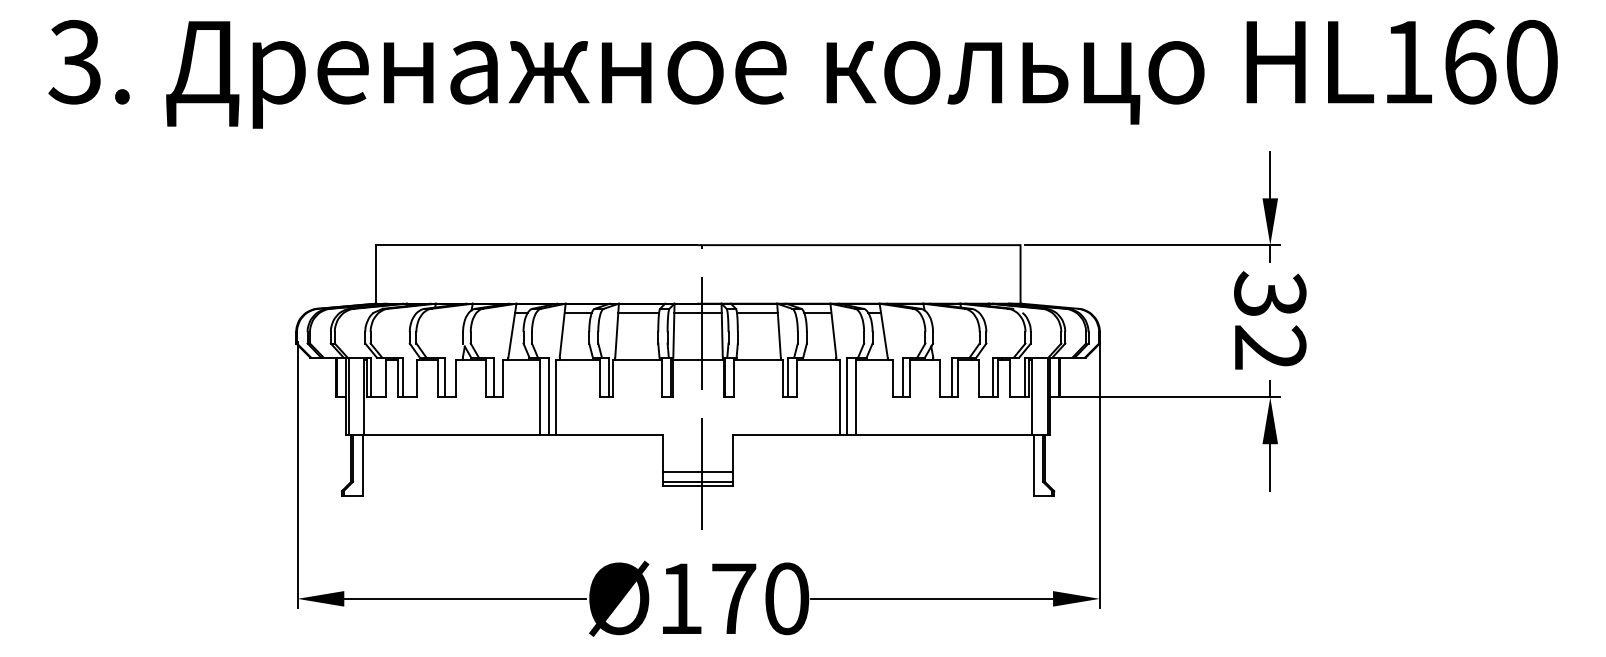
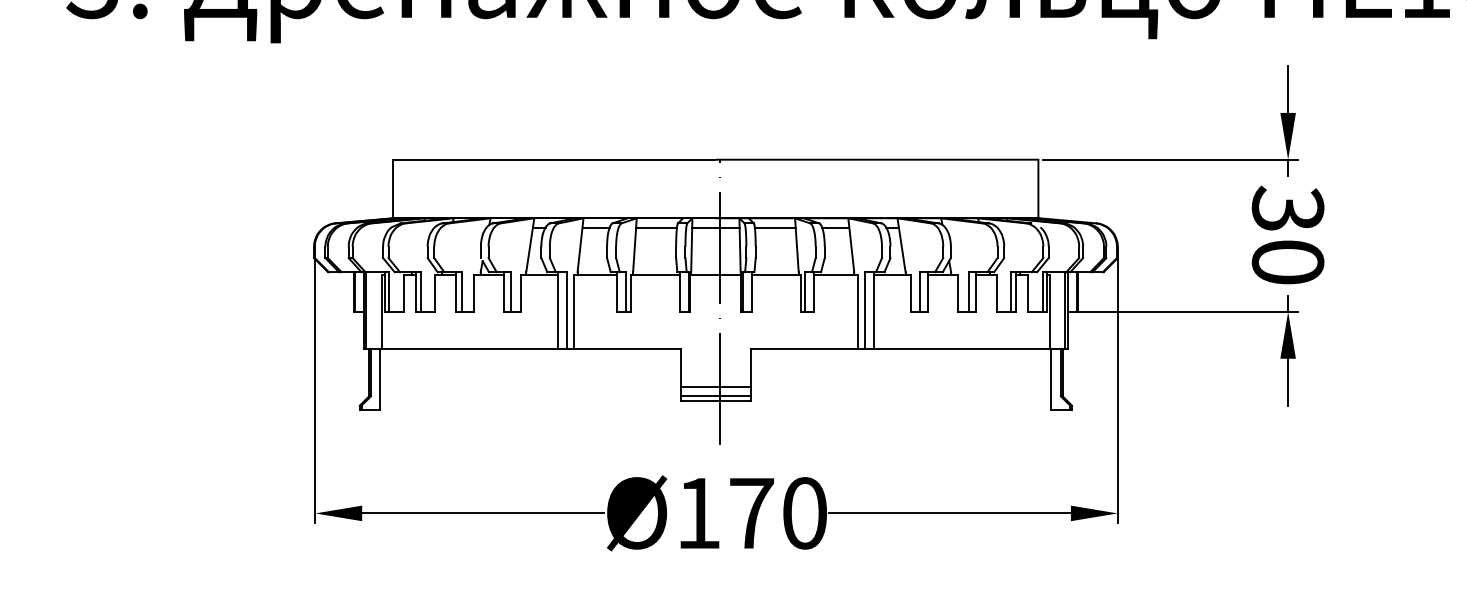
text: (1270, 347) -> (1288, 262), 32 -> 30

